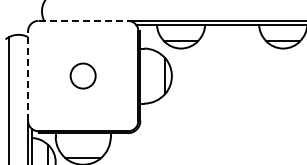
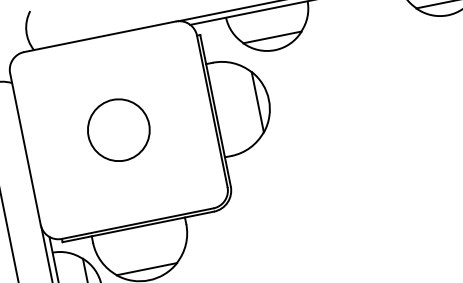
line: (83, 20) -> (100, 35), dashed -> solid
circle: (82, 75) -> (117, 129), size x1.43
line: (28, 76) -> (26, 149), dashed -> solid

